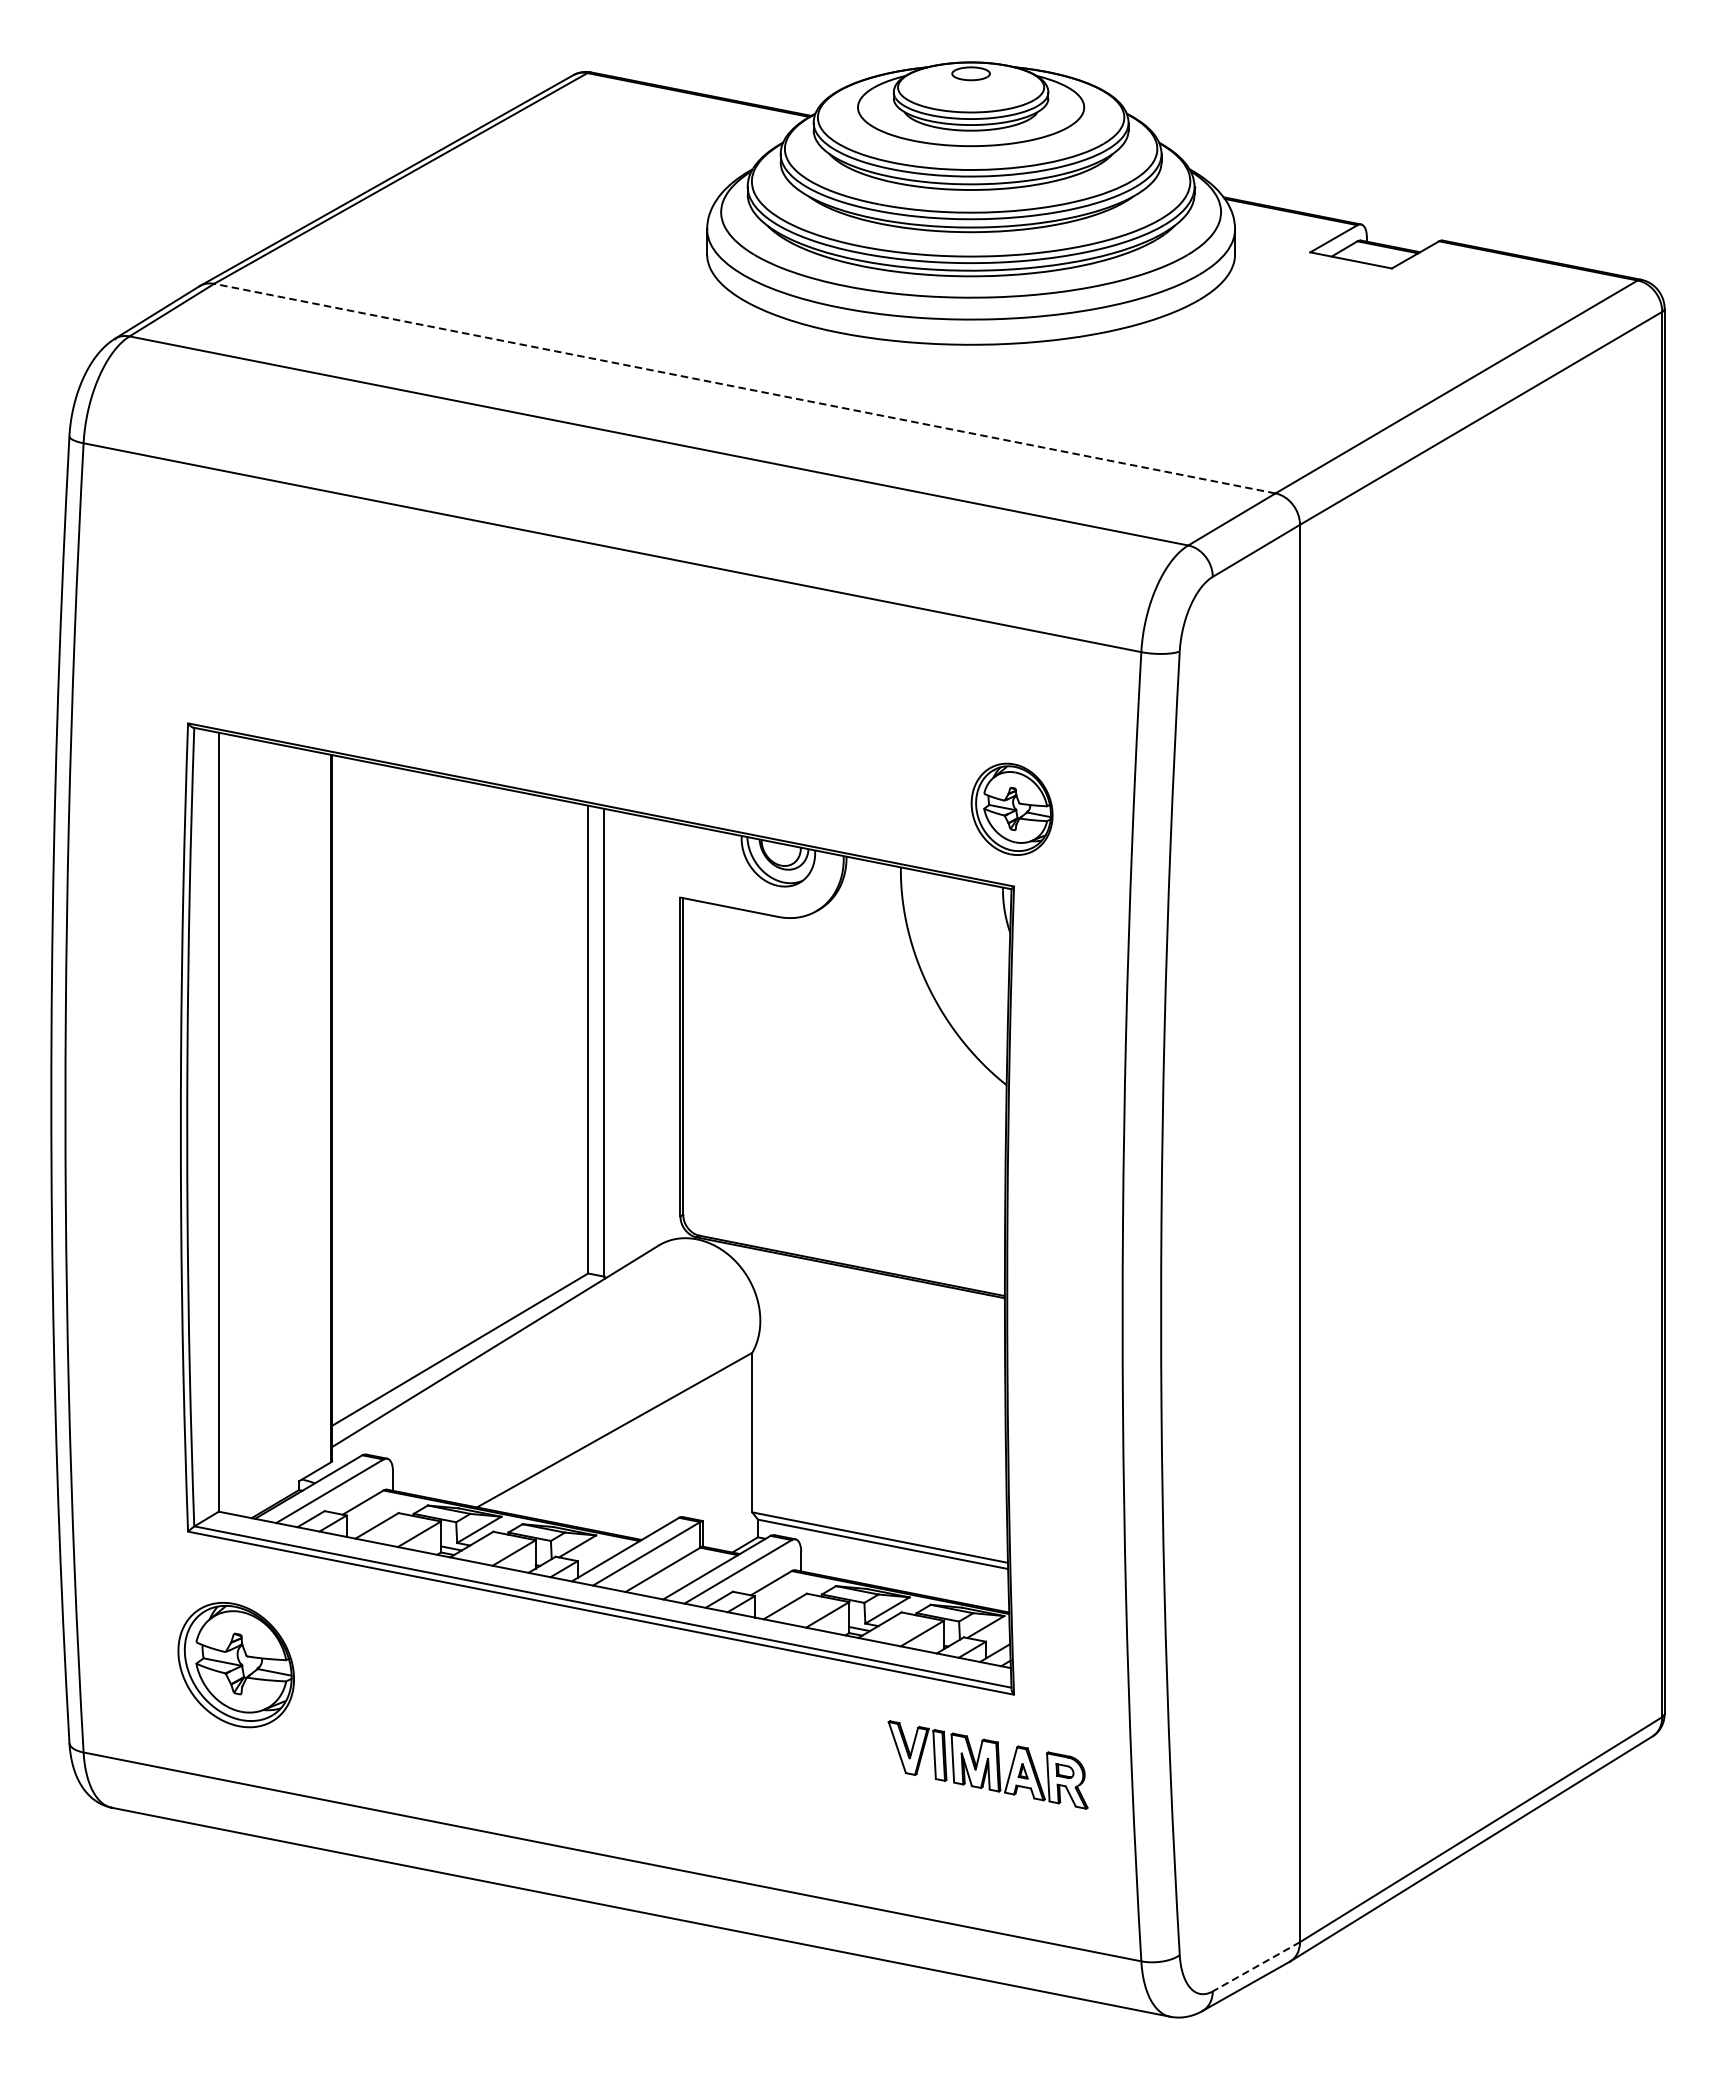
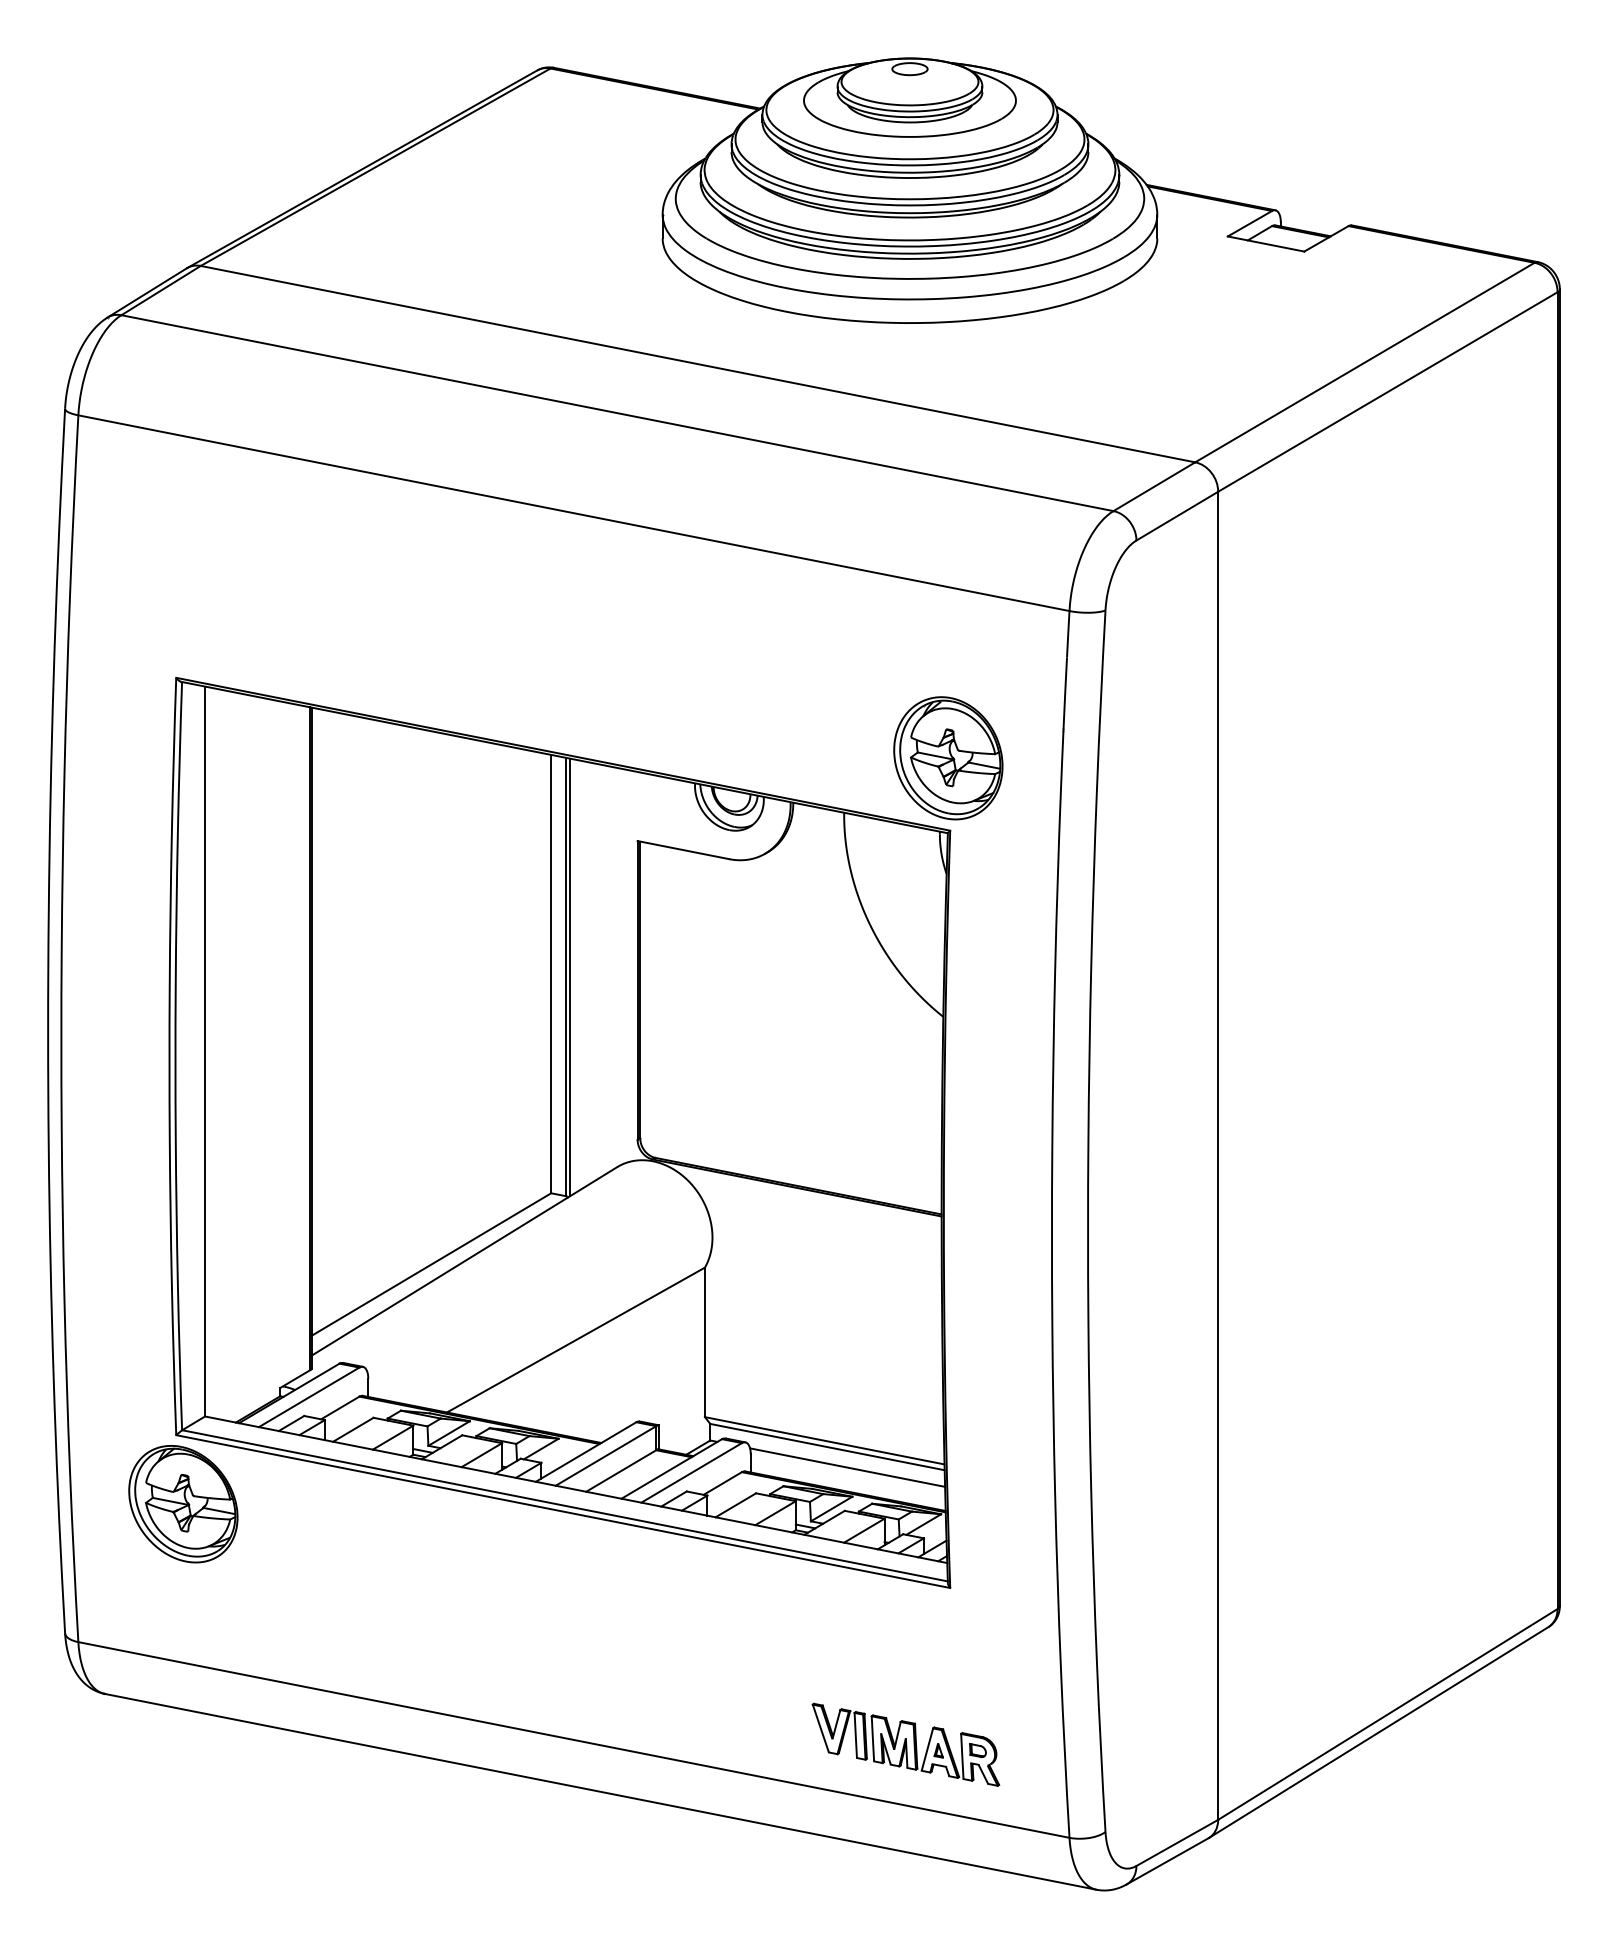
line: (745, 389) -> (698, 364), dashed -> solid
part: (1012, 809) -> (948, 758), size x1.43
line: (608, 1043) -> (570, 977), added
line: (904, 1566) -> (847, 1467), added
part: (236, 1665) -> (183, 1504), moved
part: (987, 1764) -> (905, 1744), moved
line: (1256, 1966) -> (1177, 1842), dashed -> solid

